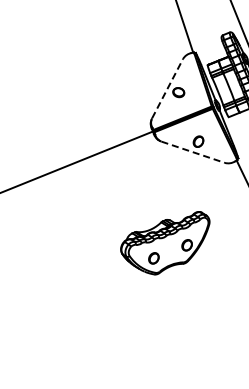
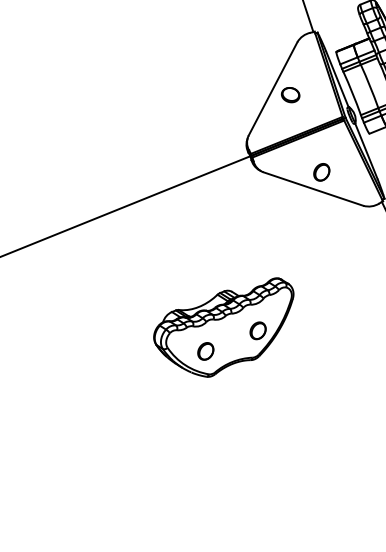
line: (167, 88) -> (272, 88), dashed -> solid
line: (193, 152) -> (313, 189), dashed -> solid
part: (165, 243) -> (224, 328), moved

